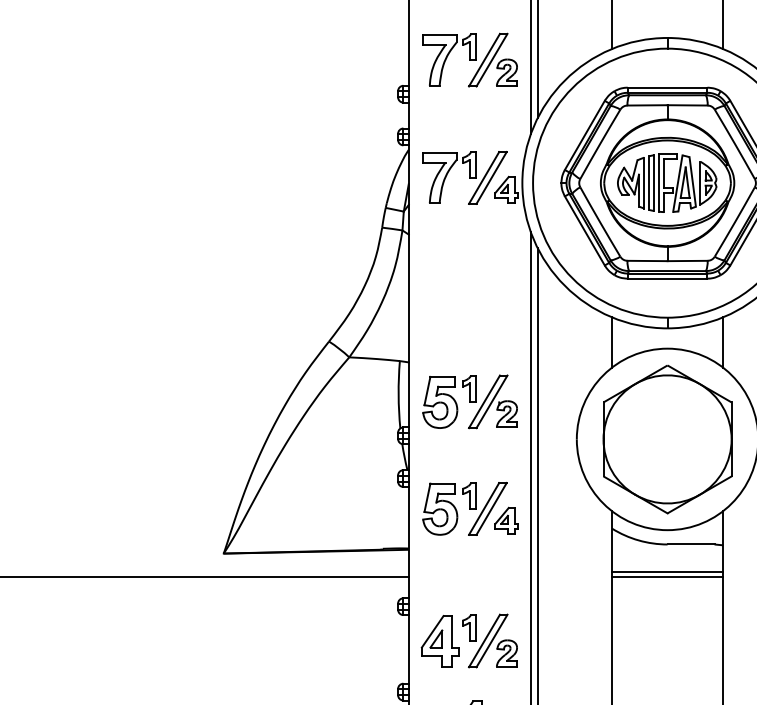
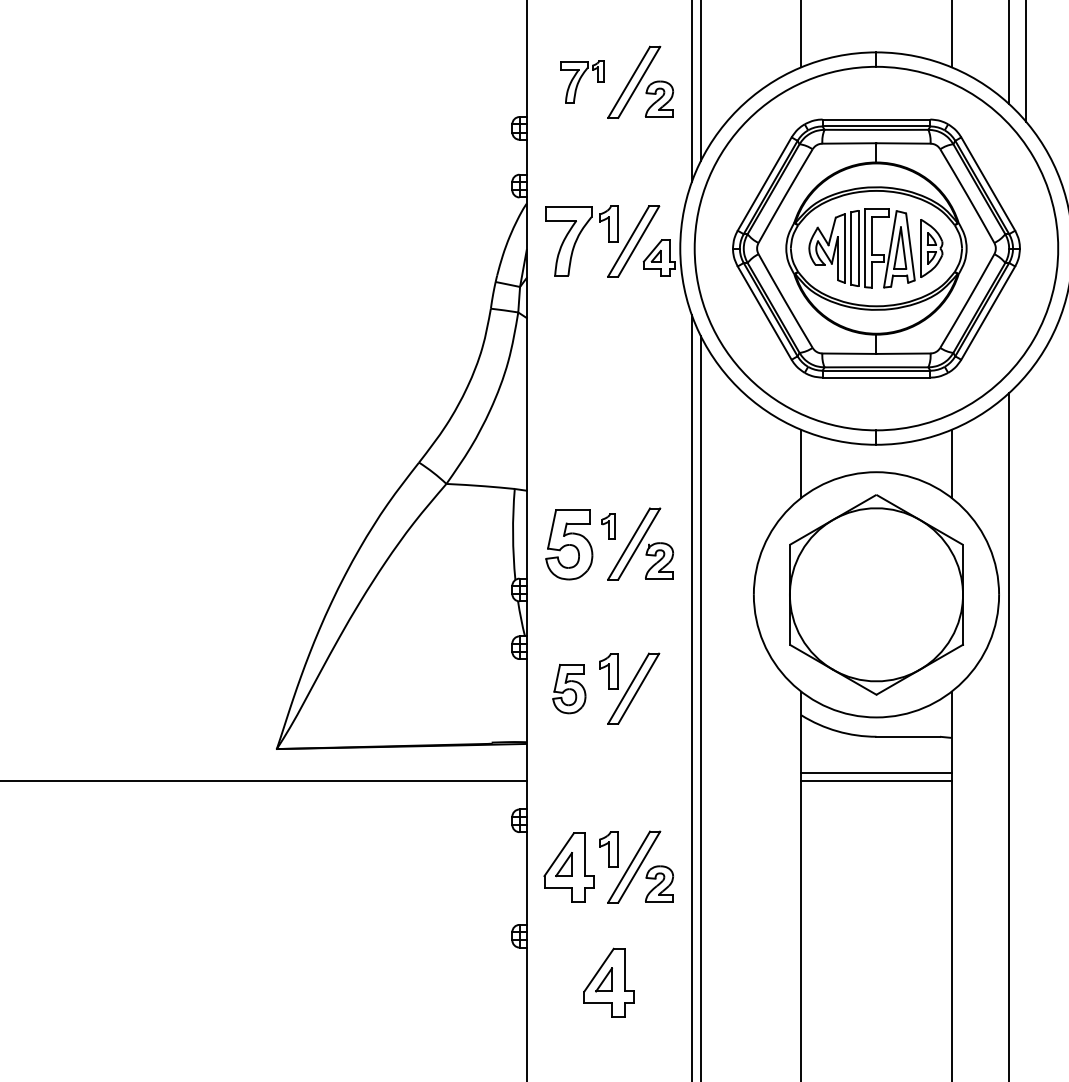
part: (449, 59) -> (581, 81), size x0.6
part: (469, 388) -> (608, 526), size x0.7
part: (440, 508) -> (569, 688), size x0.7
part: (506, 520) -> (659, 704), removed

